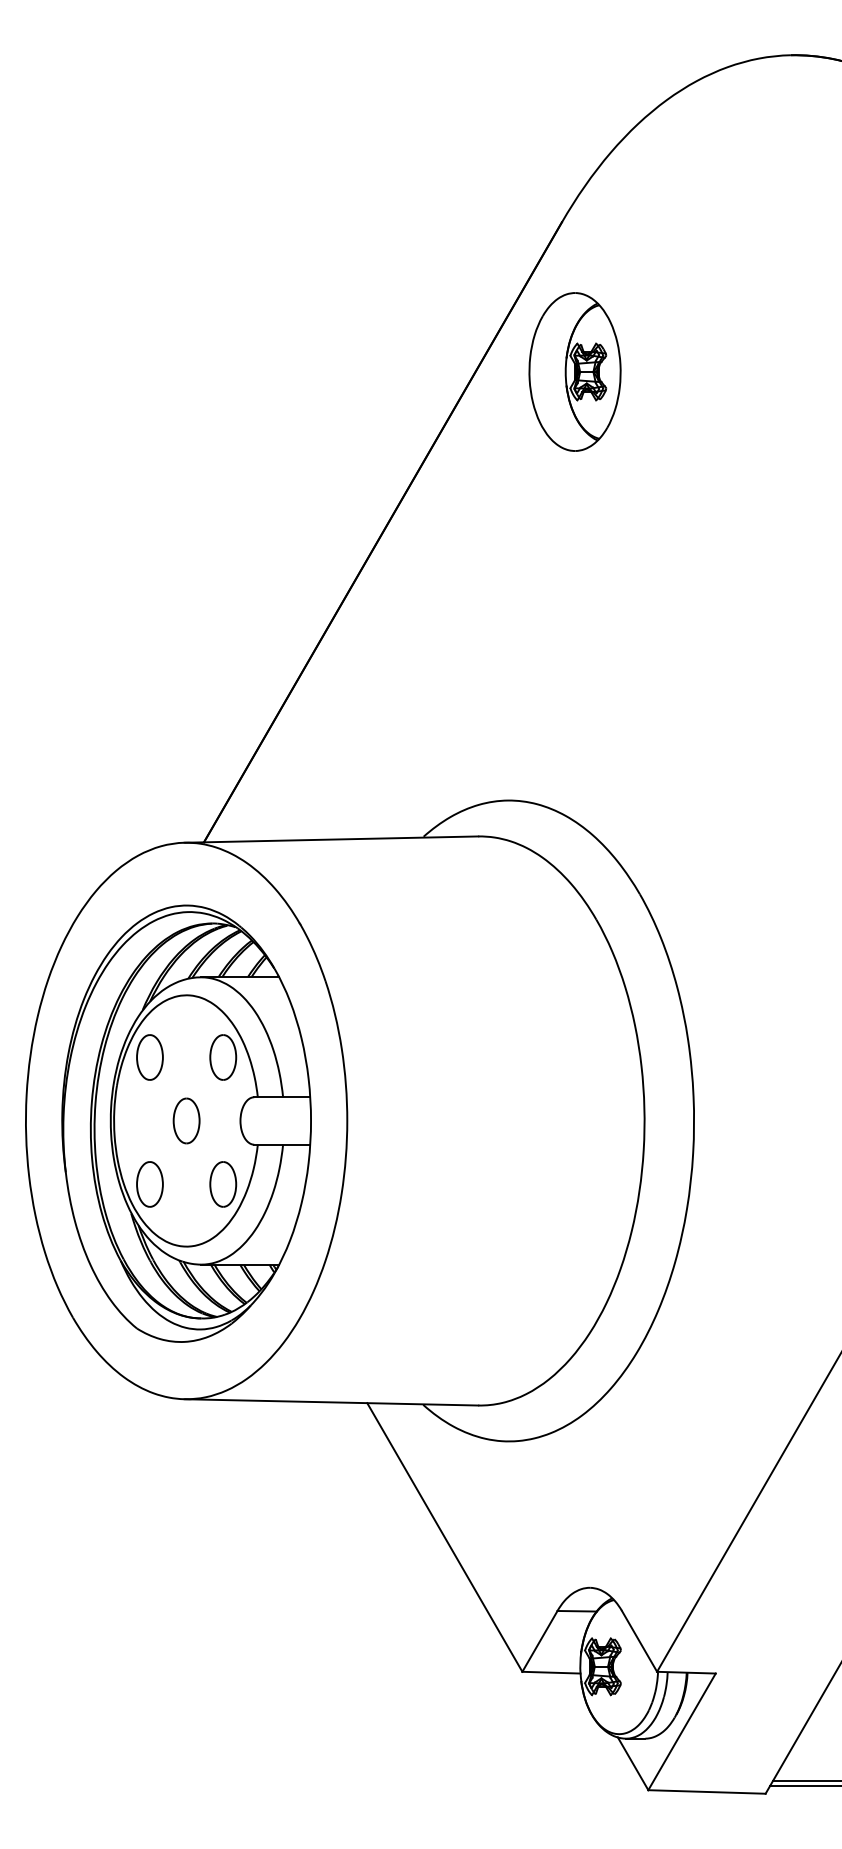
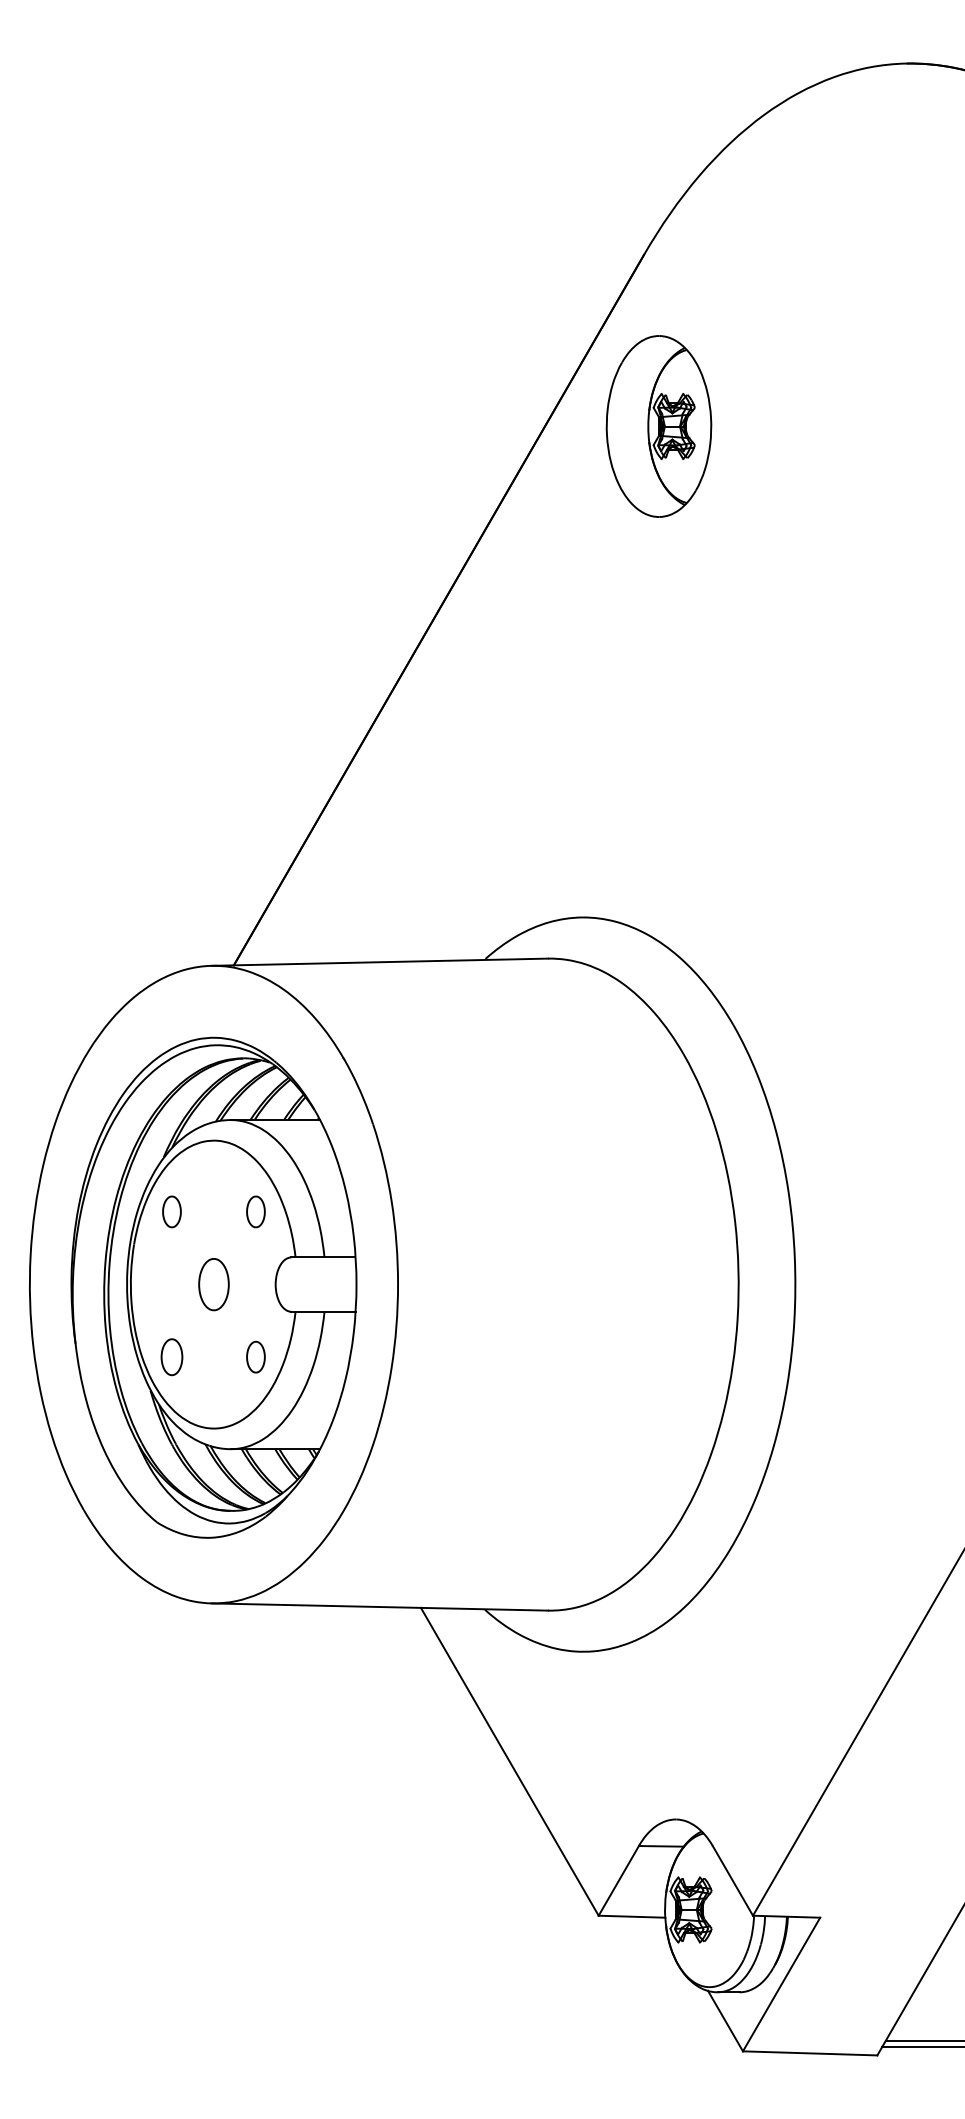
part: (149, 1057) -> (171, 1211), size x0.6
part: (222, 1057) -> (255, 1211), size x0.6
part: (149, 1183) -> (171, 1356), size x0.7
part: (222, 1183) -> (255, 1356), size x0.6

